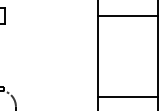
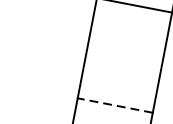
line: (127, 96) -> (114, 105), solid -> dashed

